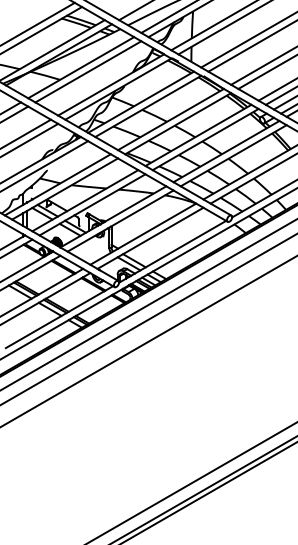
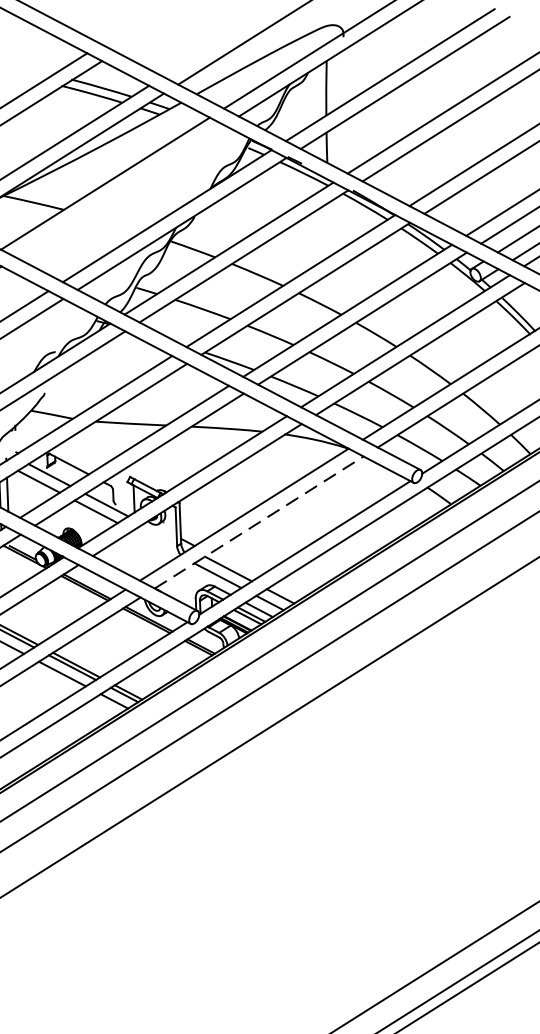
line: (88, 71) -> (120, 190), removed
line: (150, 238) -> (259, 522), solid -> dashed

